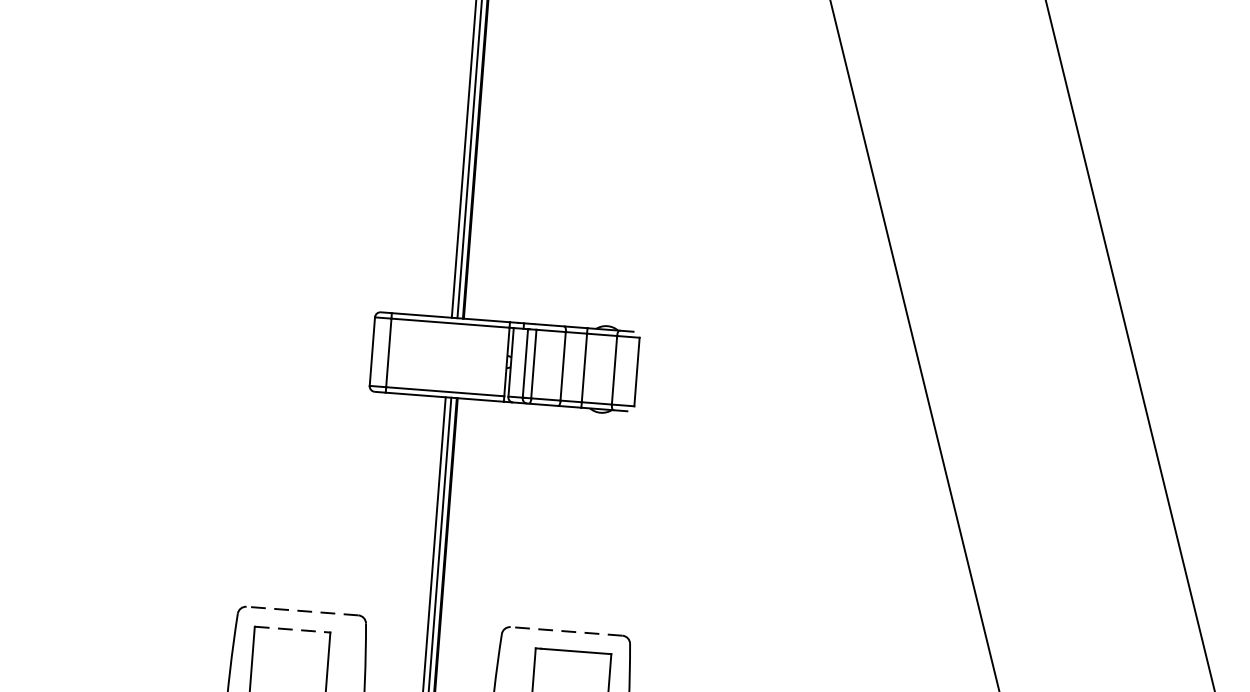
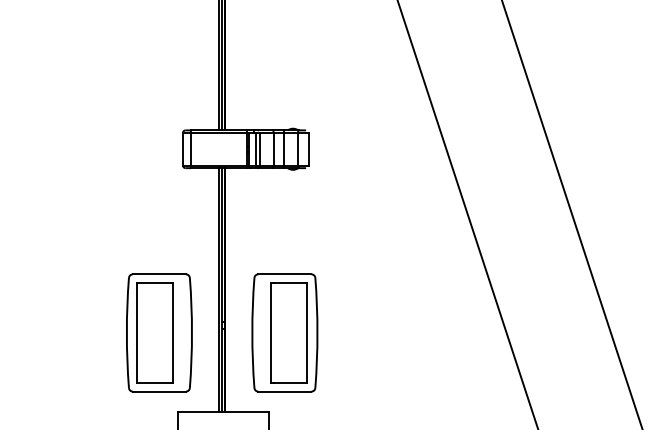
line: (302, 611) -> (159, 274), dashed -> solid
line: (290, 629) -> (154, 283), dashed -> solid
line: (565, 631) -> (284, 274), dashed -> solid

